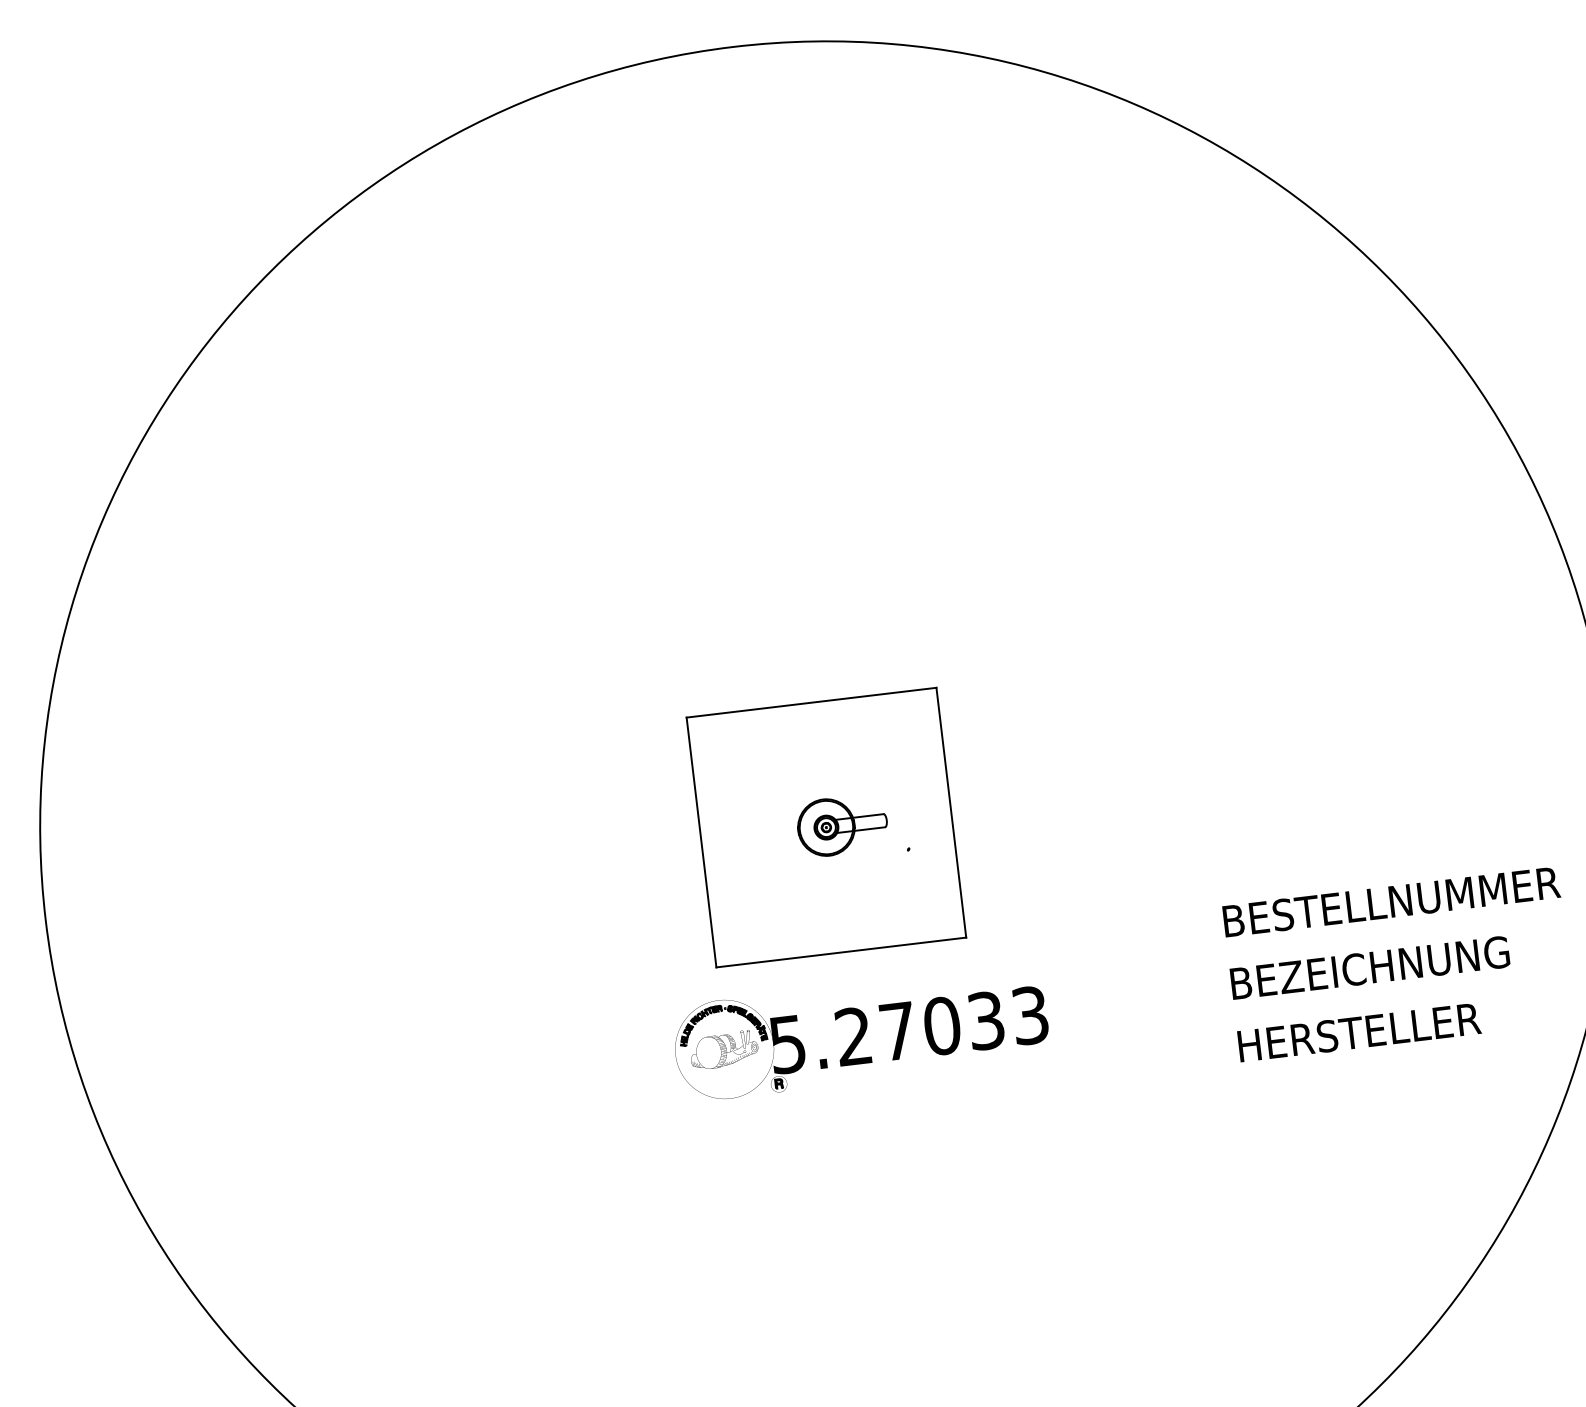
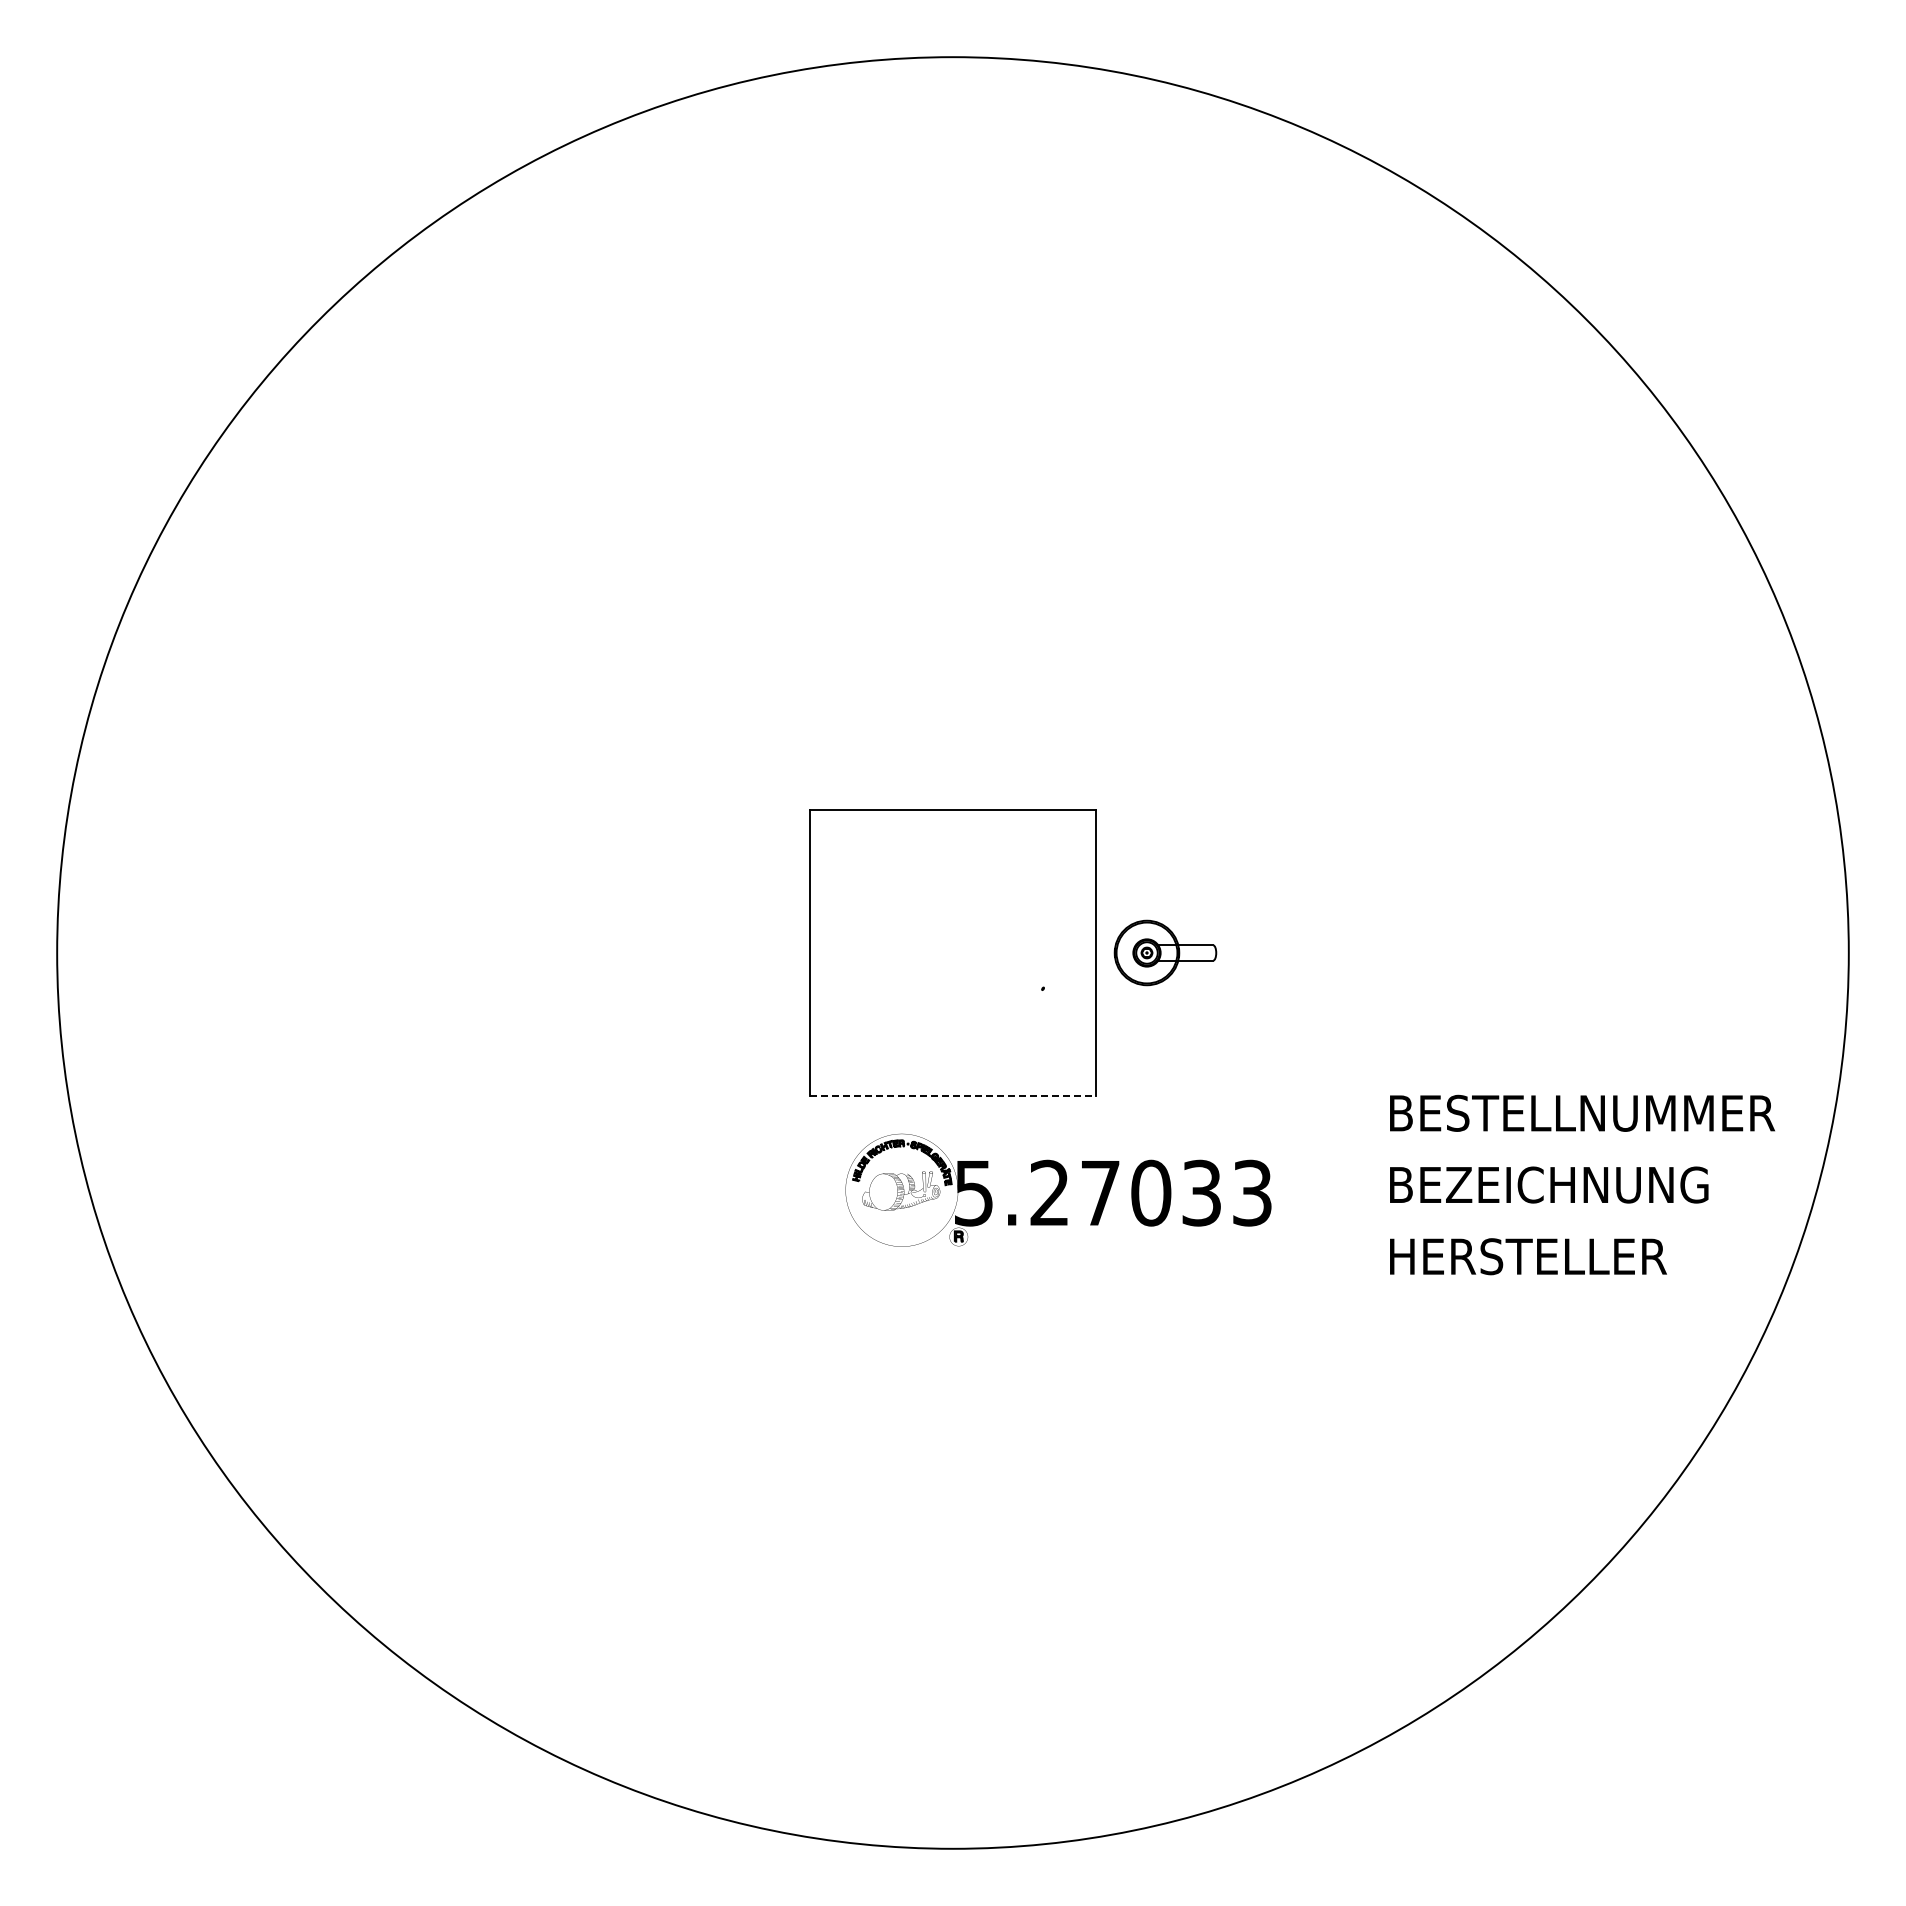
part: (842, 825) -> (1165, 952), moved
line: (841, 952) -> (953, 1096), solid -> dashed
part: (861, 1032) -> (1058, 1189), moved

